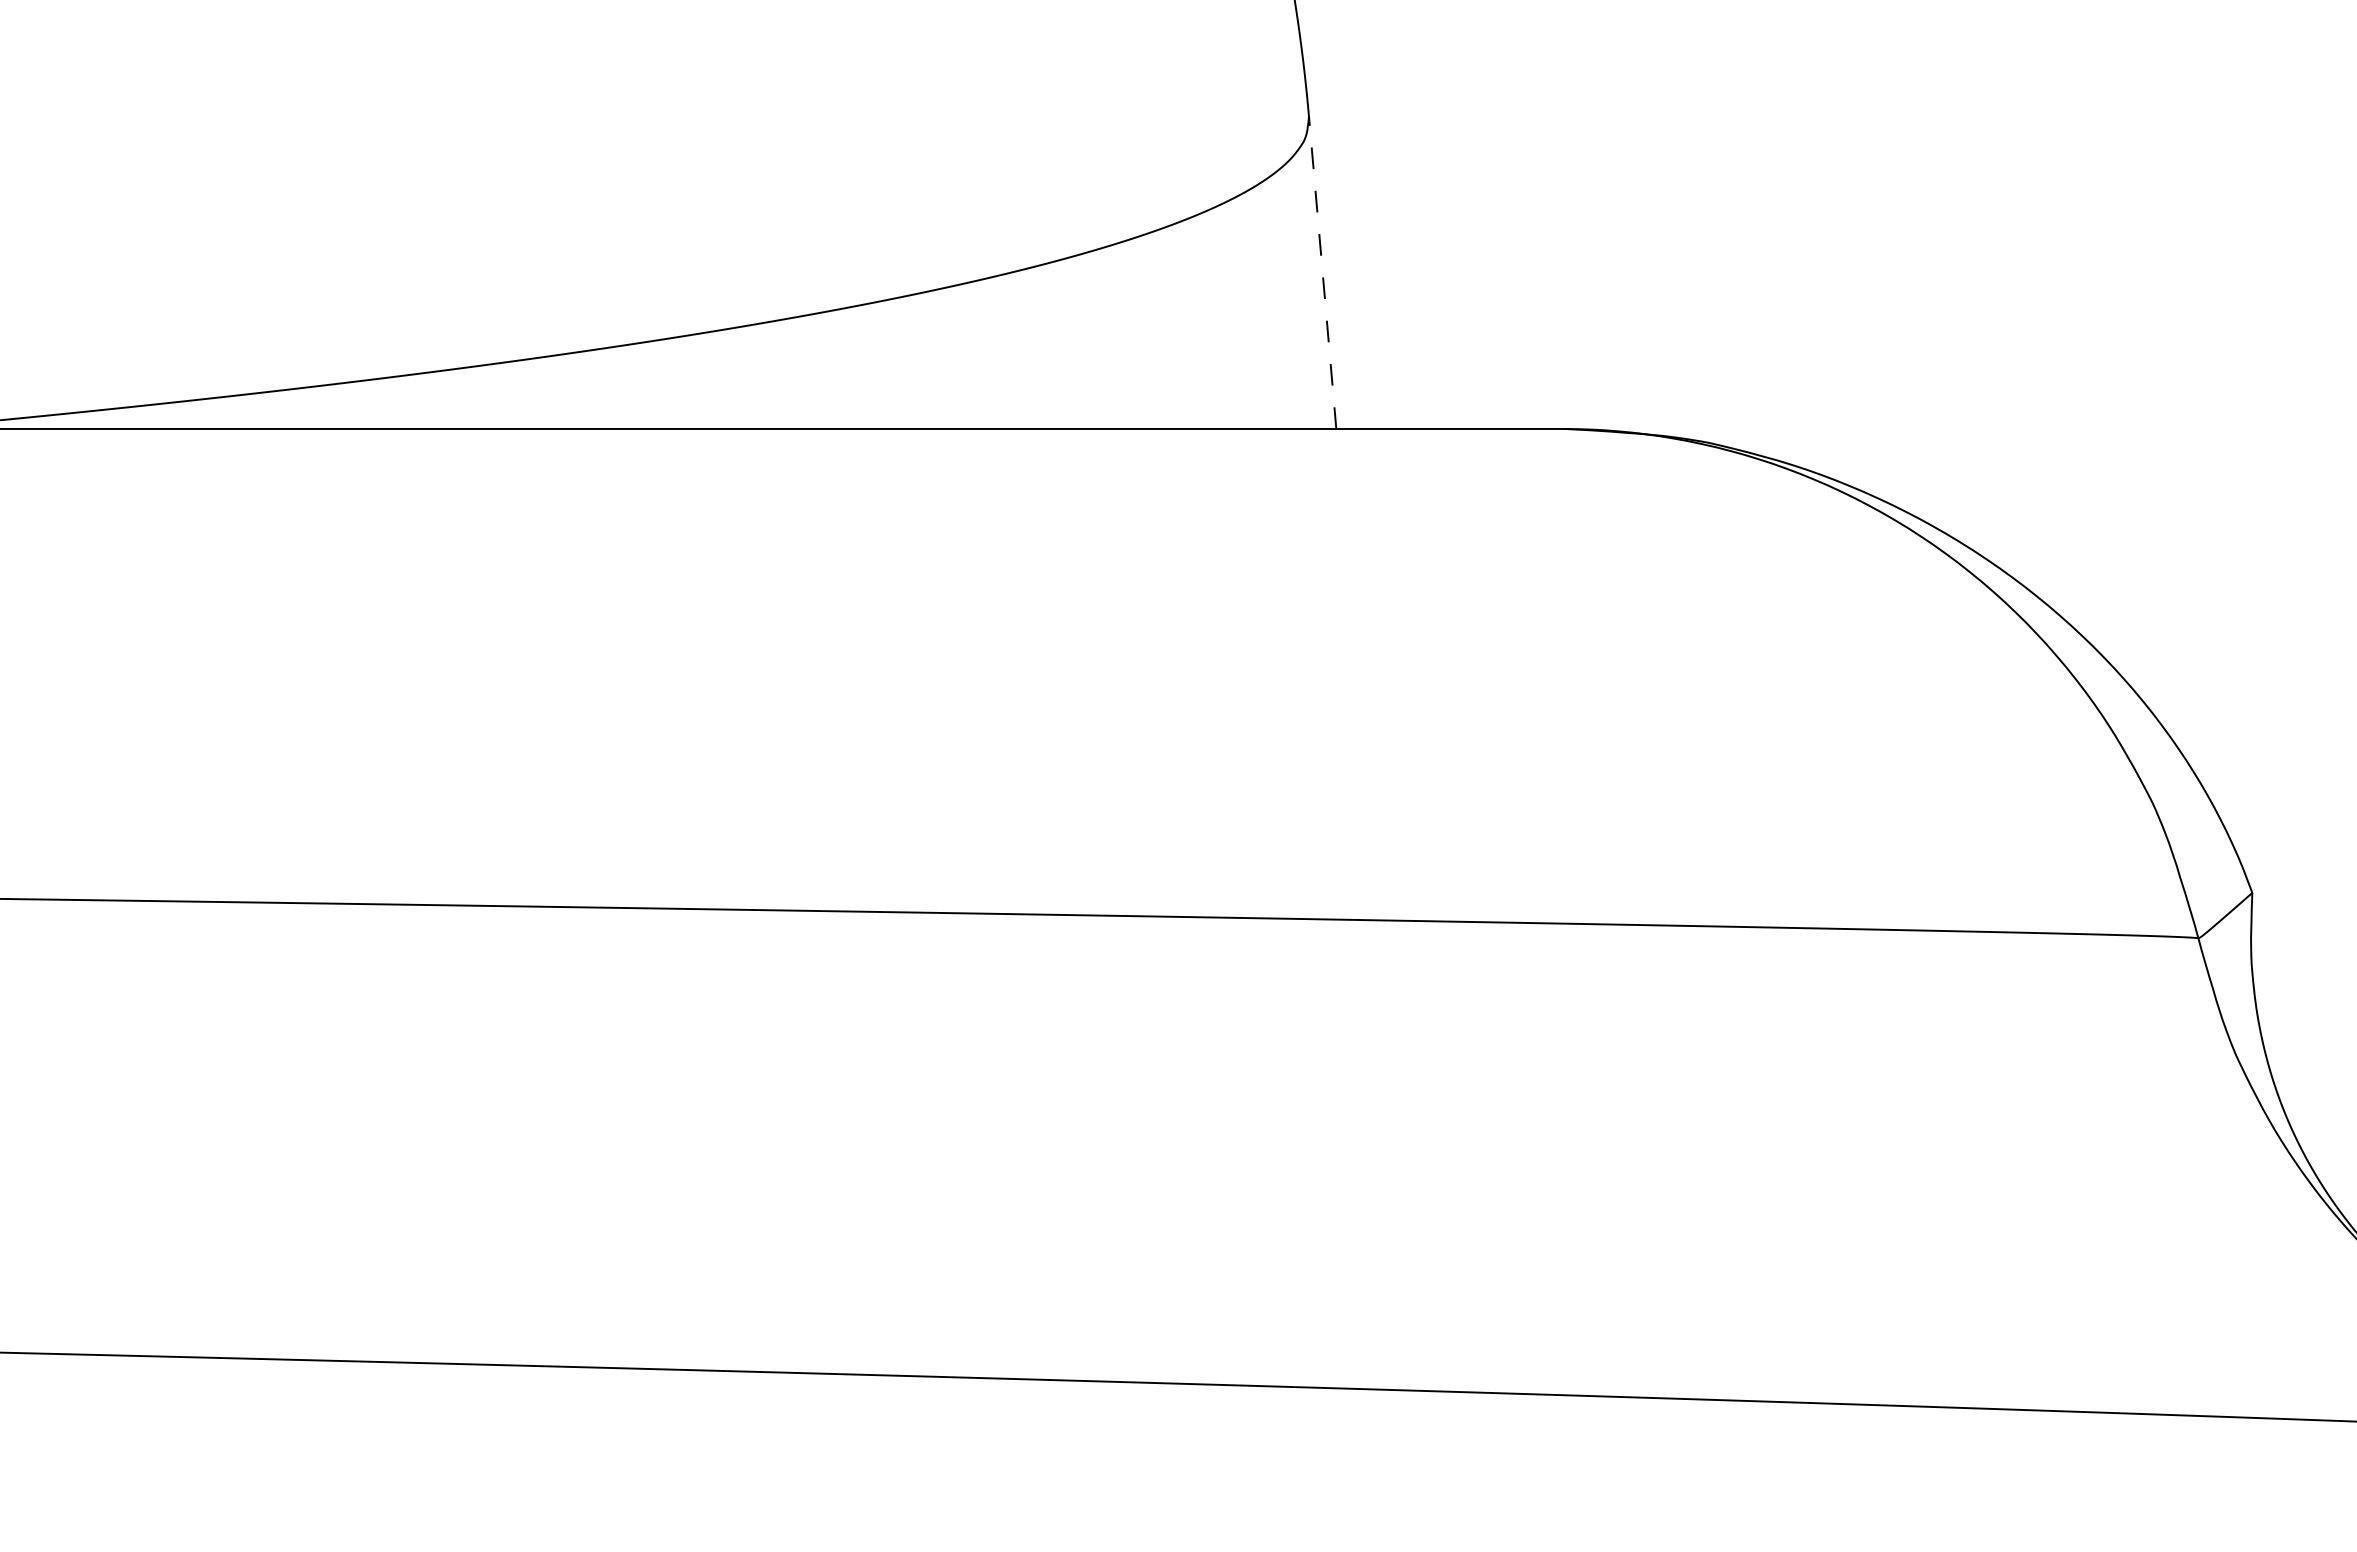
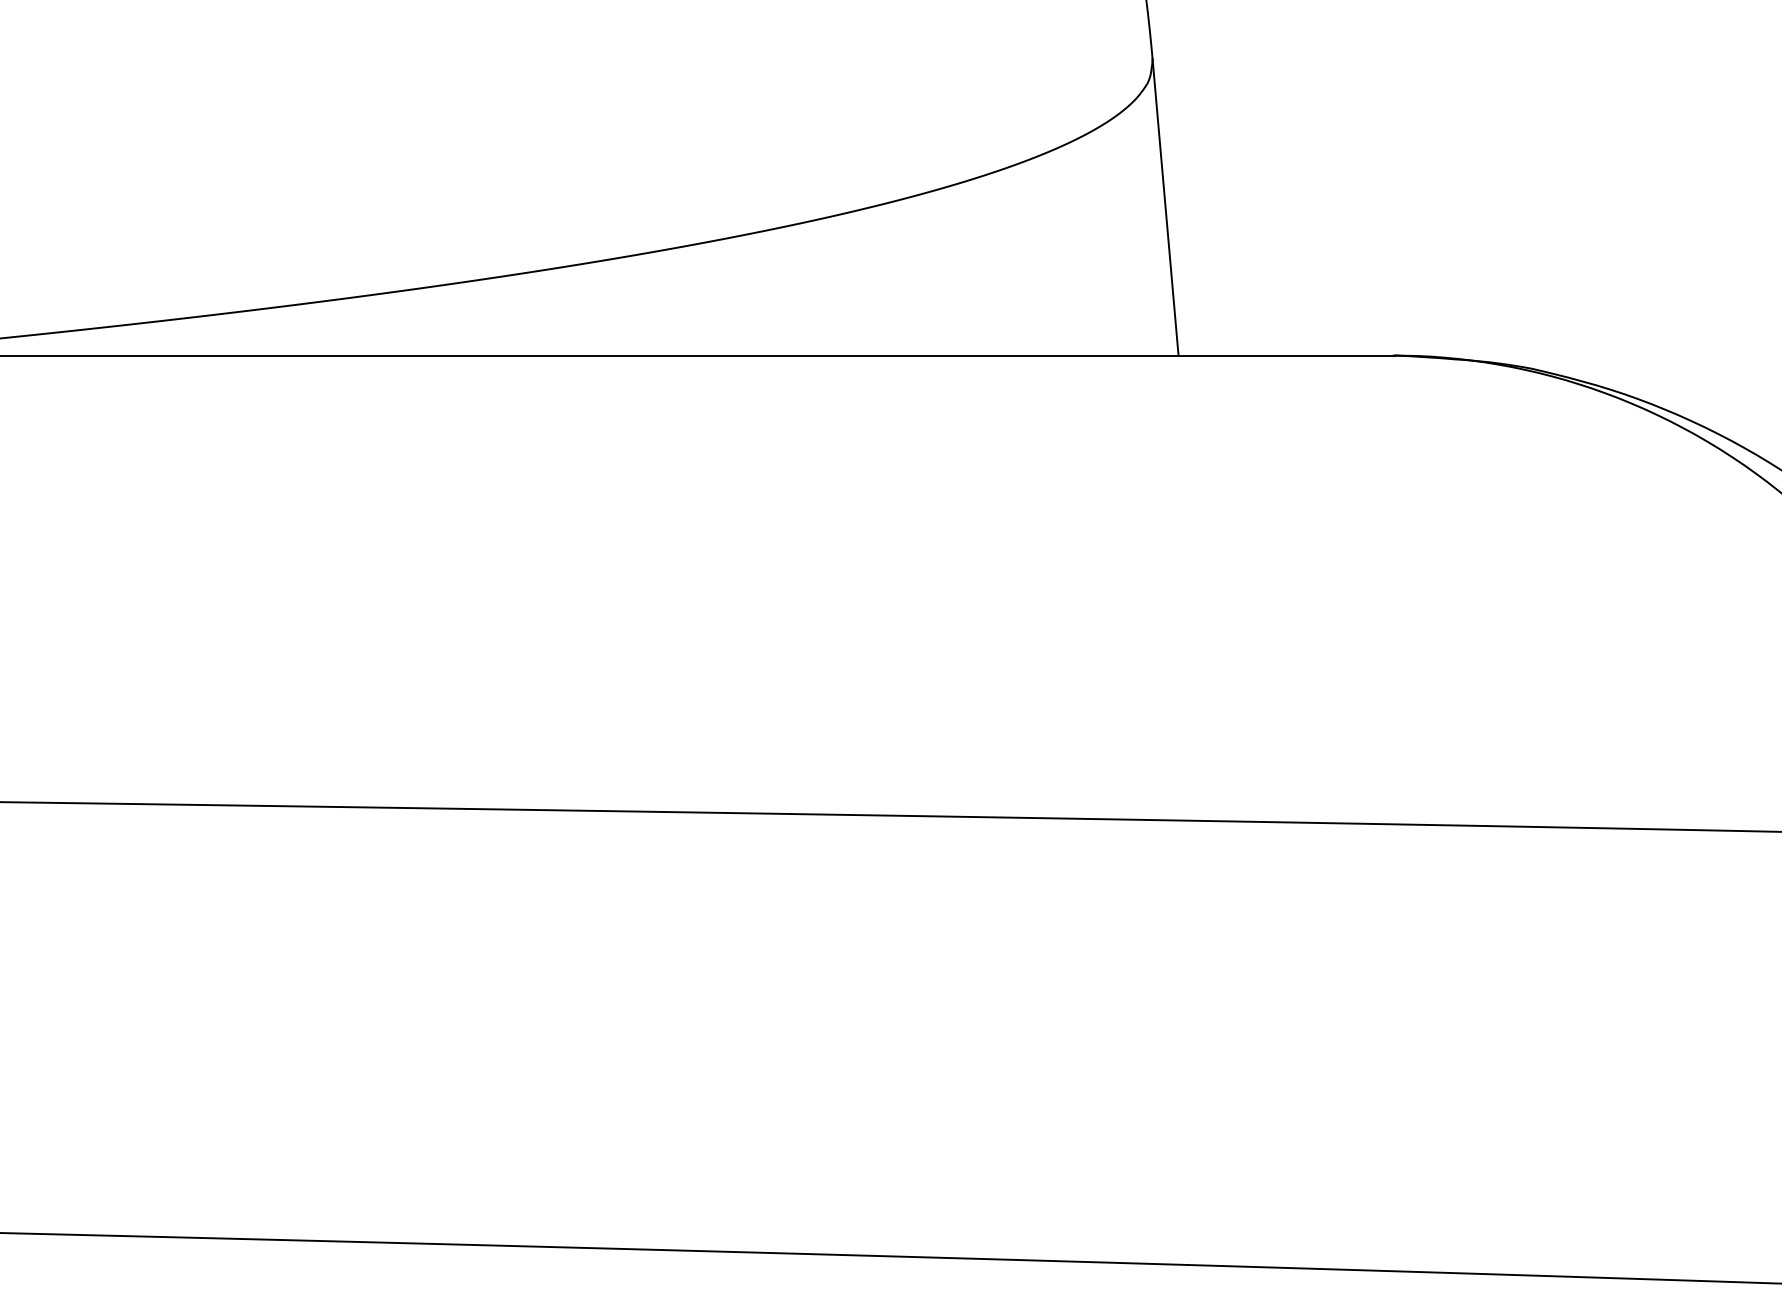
line: (1322, 272) -> (1165, 207), dashed -> solid

